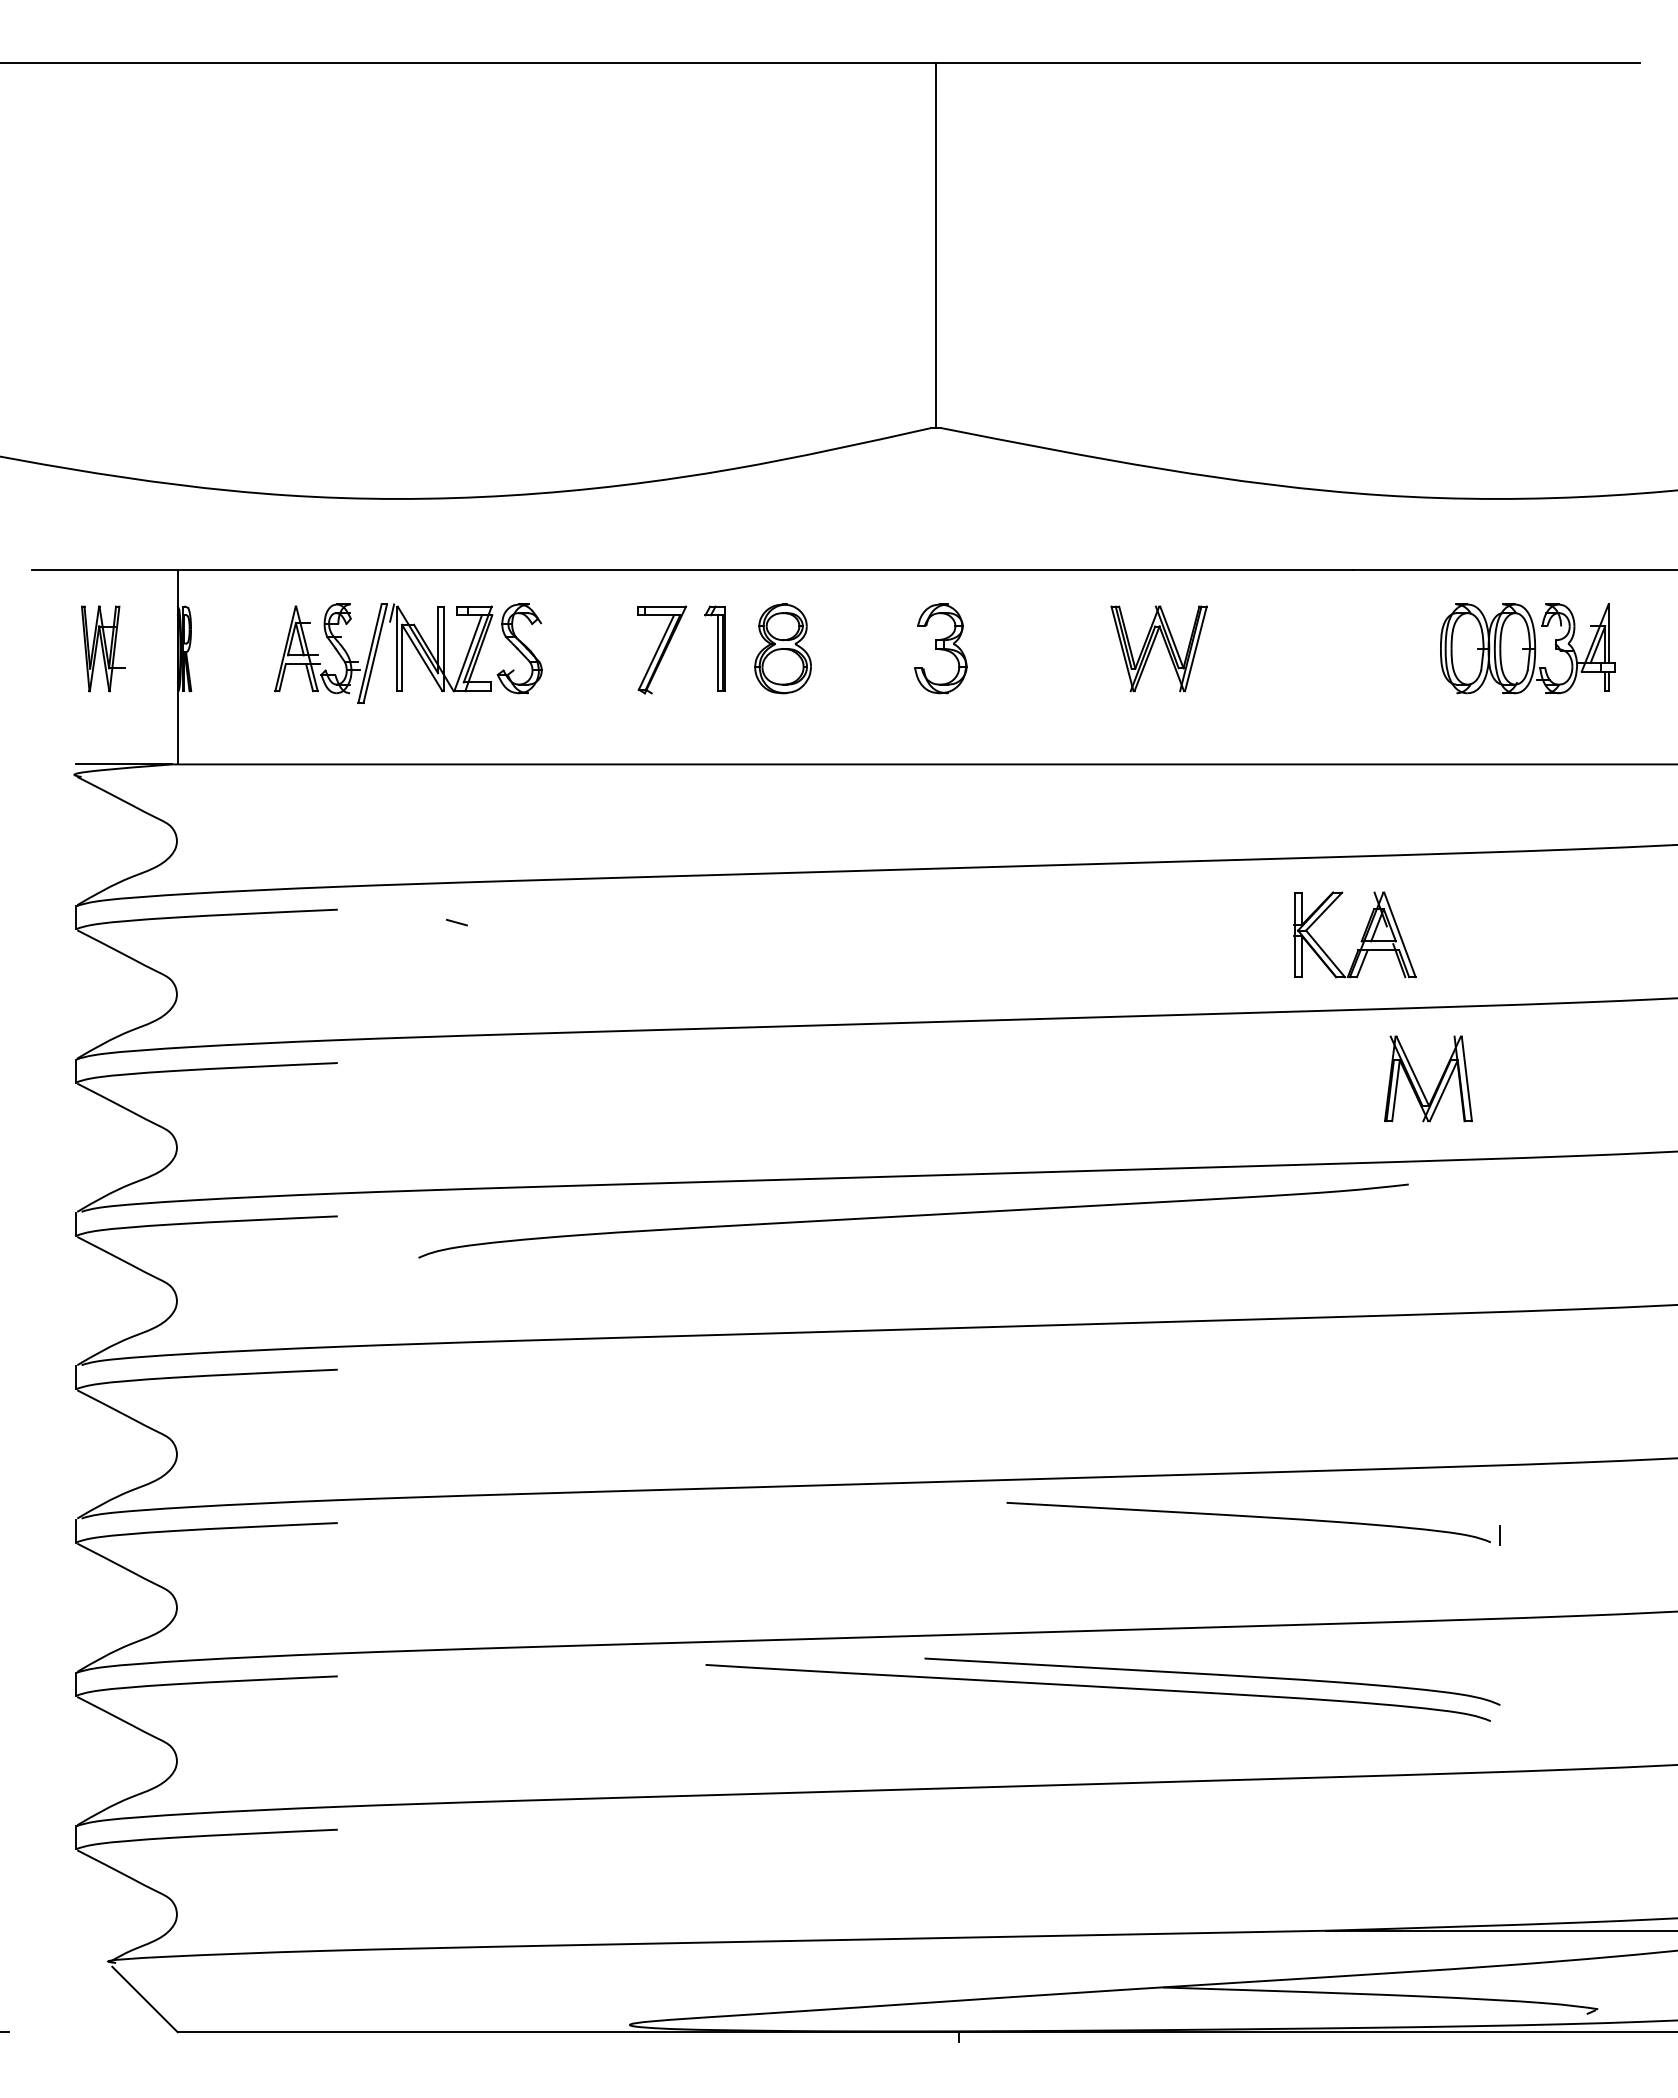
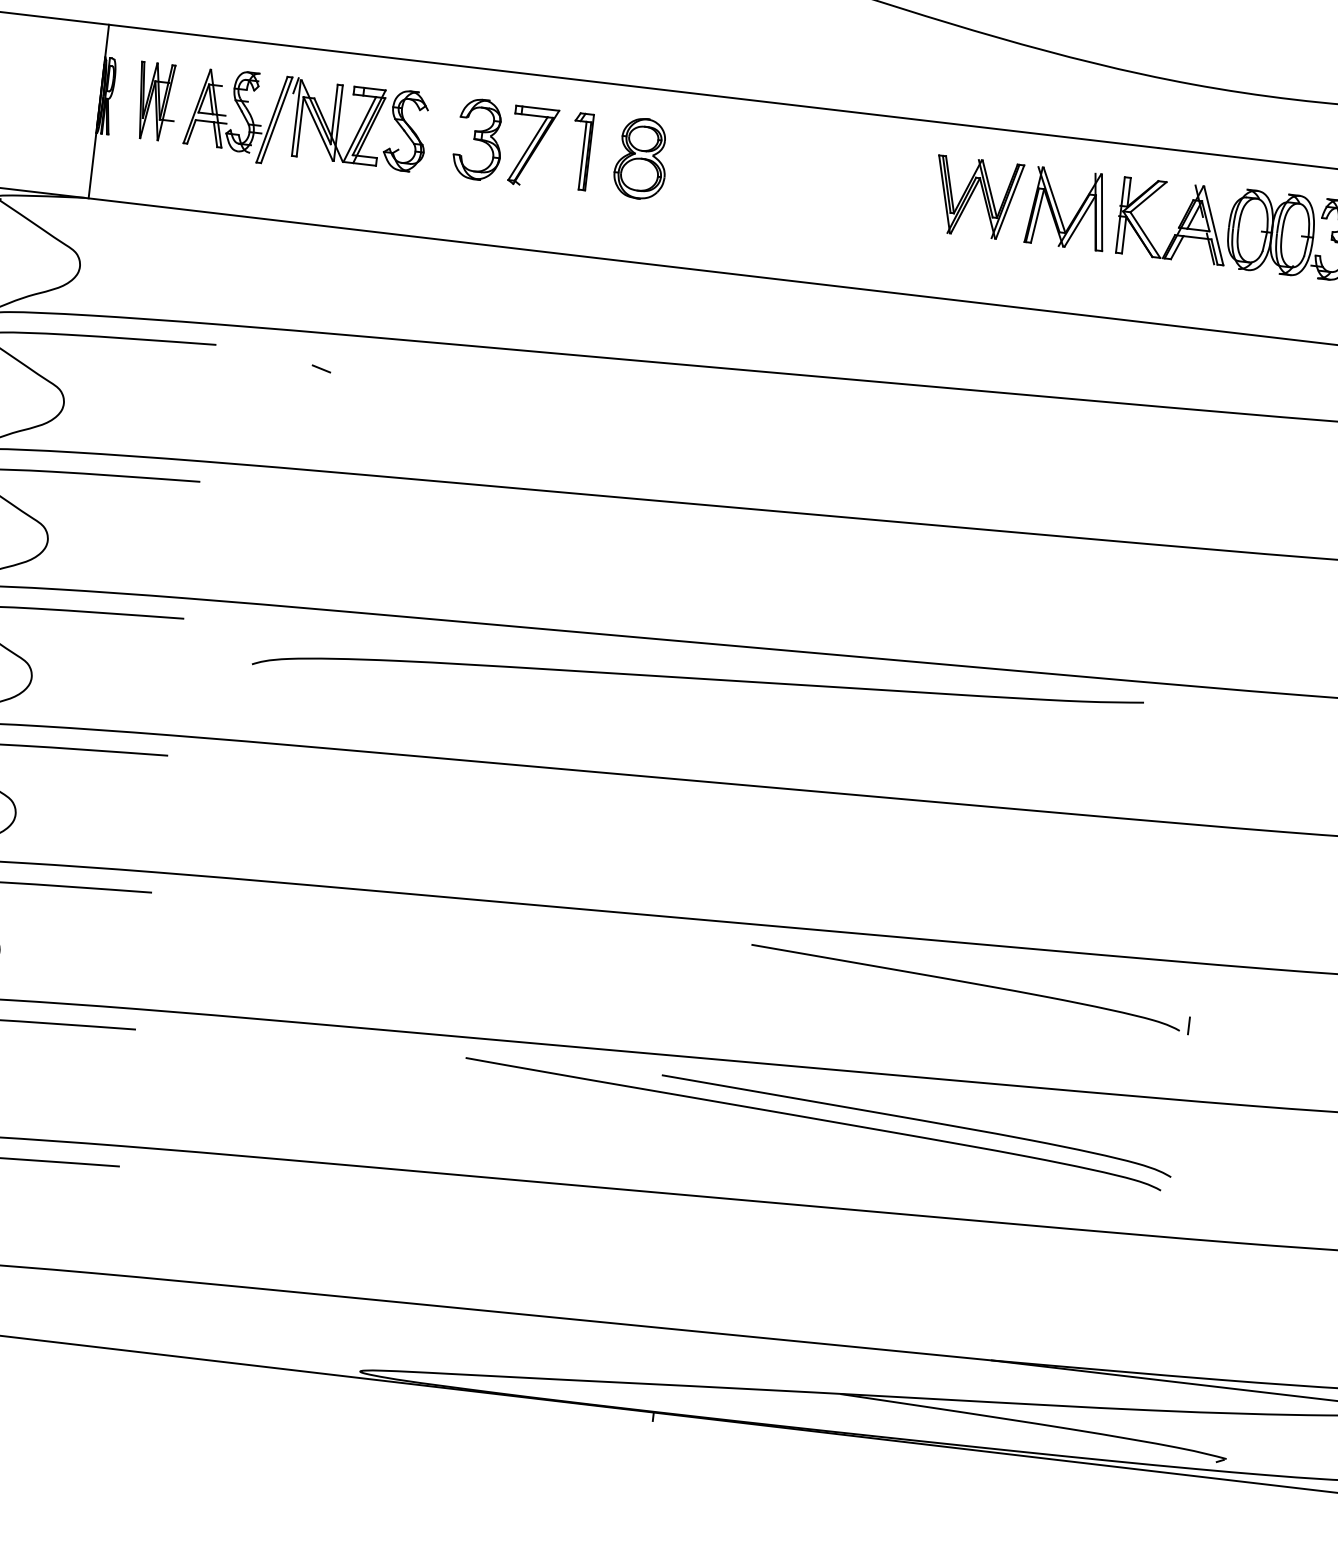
part: (103, 648) -> (156, 101), moved
part: (940, 648) -> (478, 139), moved
part: (1361, 938) -> (1179, 225), moved
part: (1418, 1080) -> (1058, 209), moved

